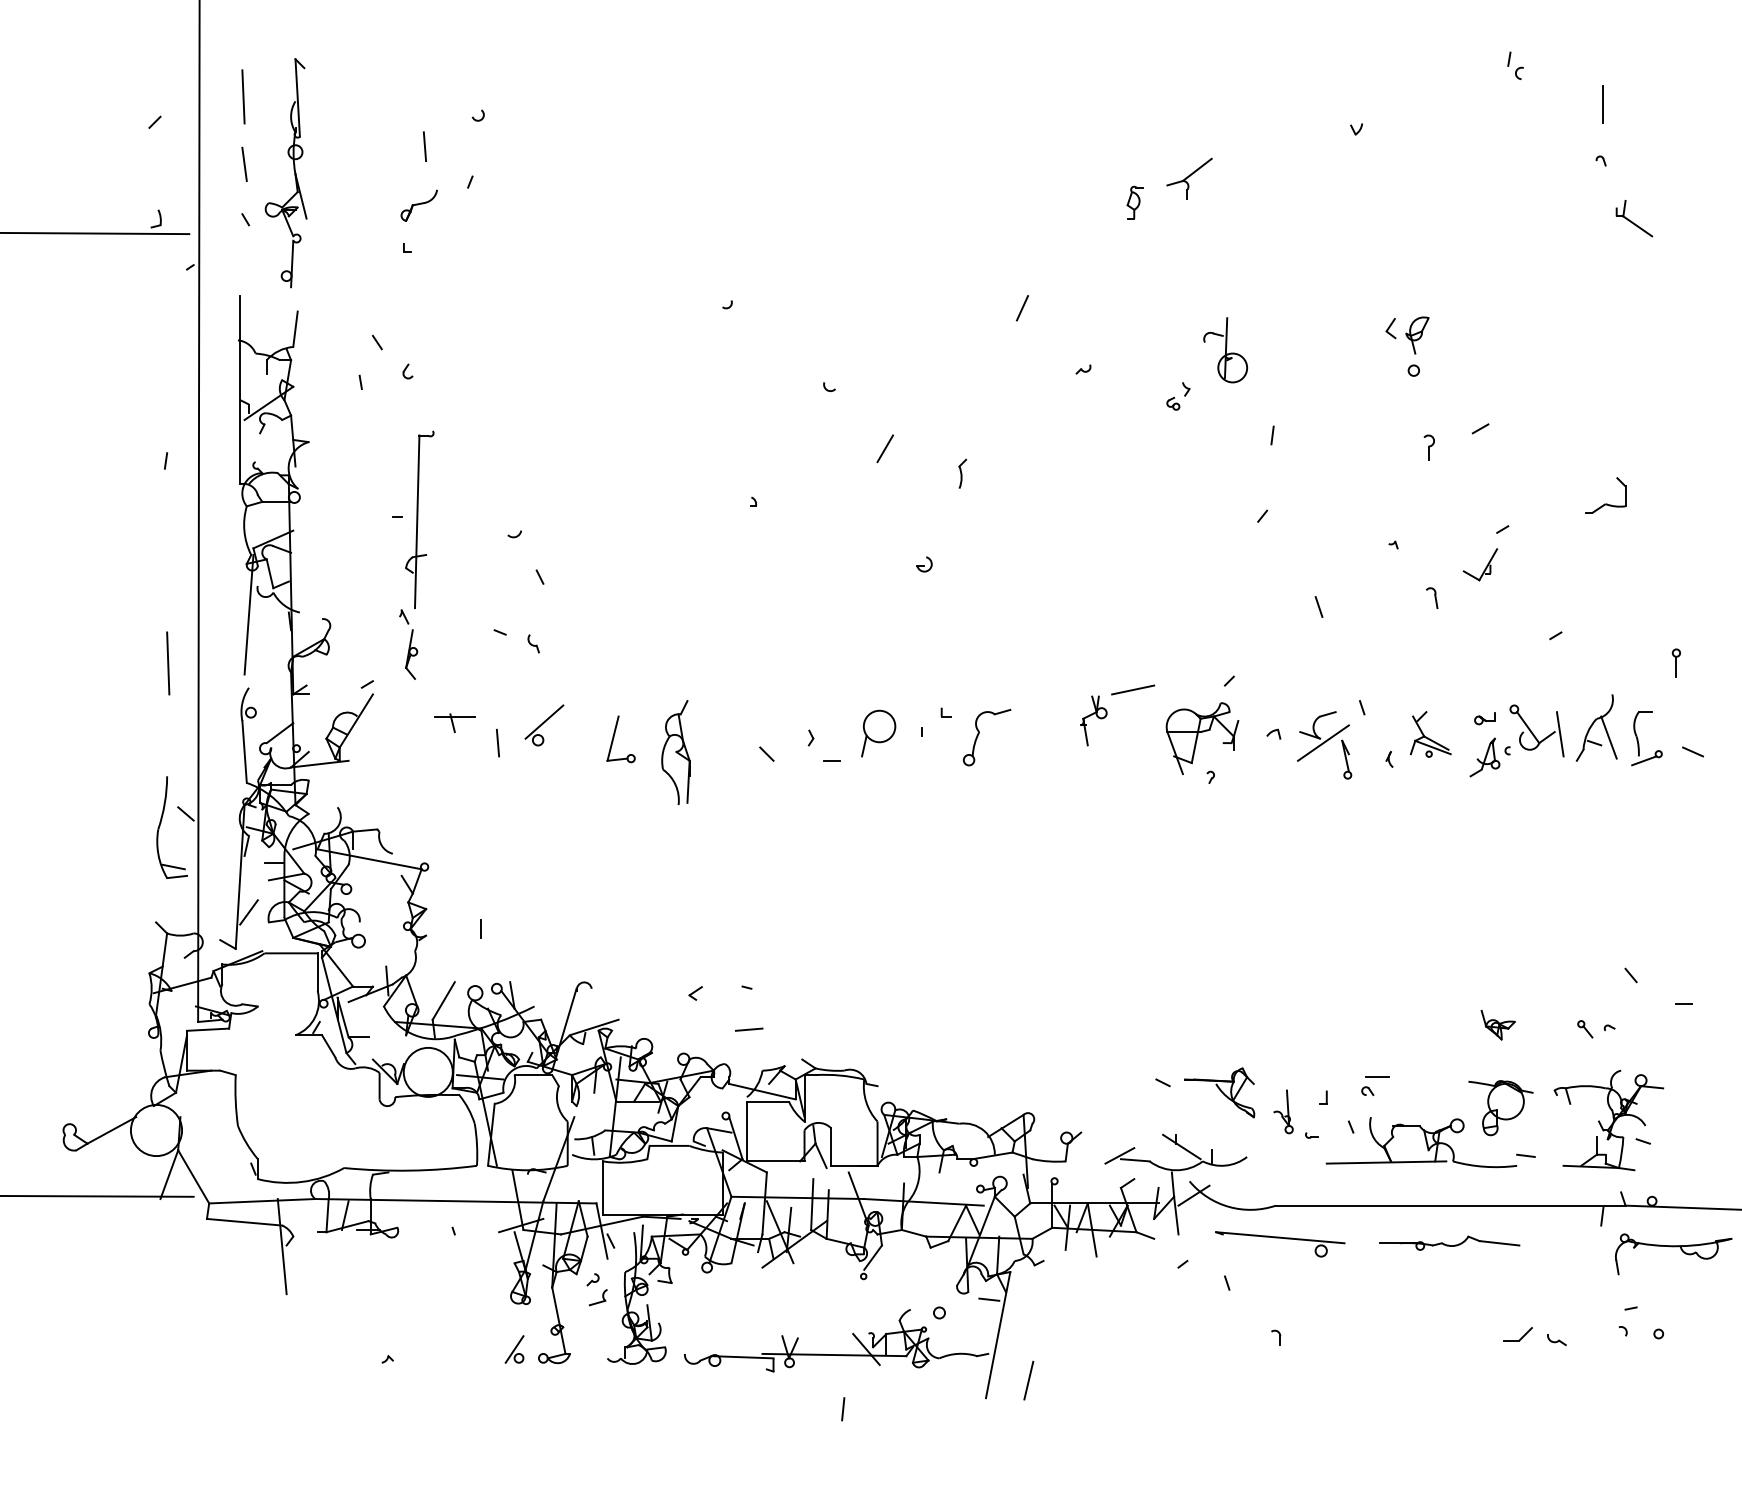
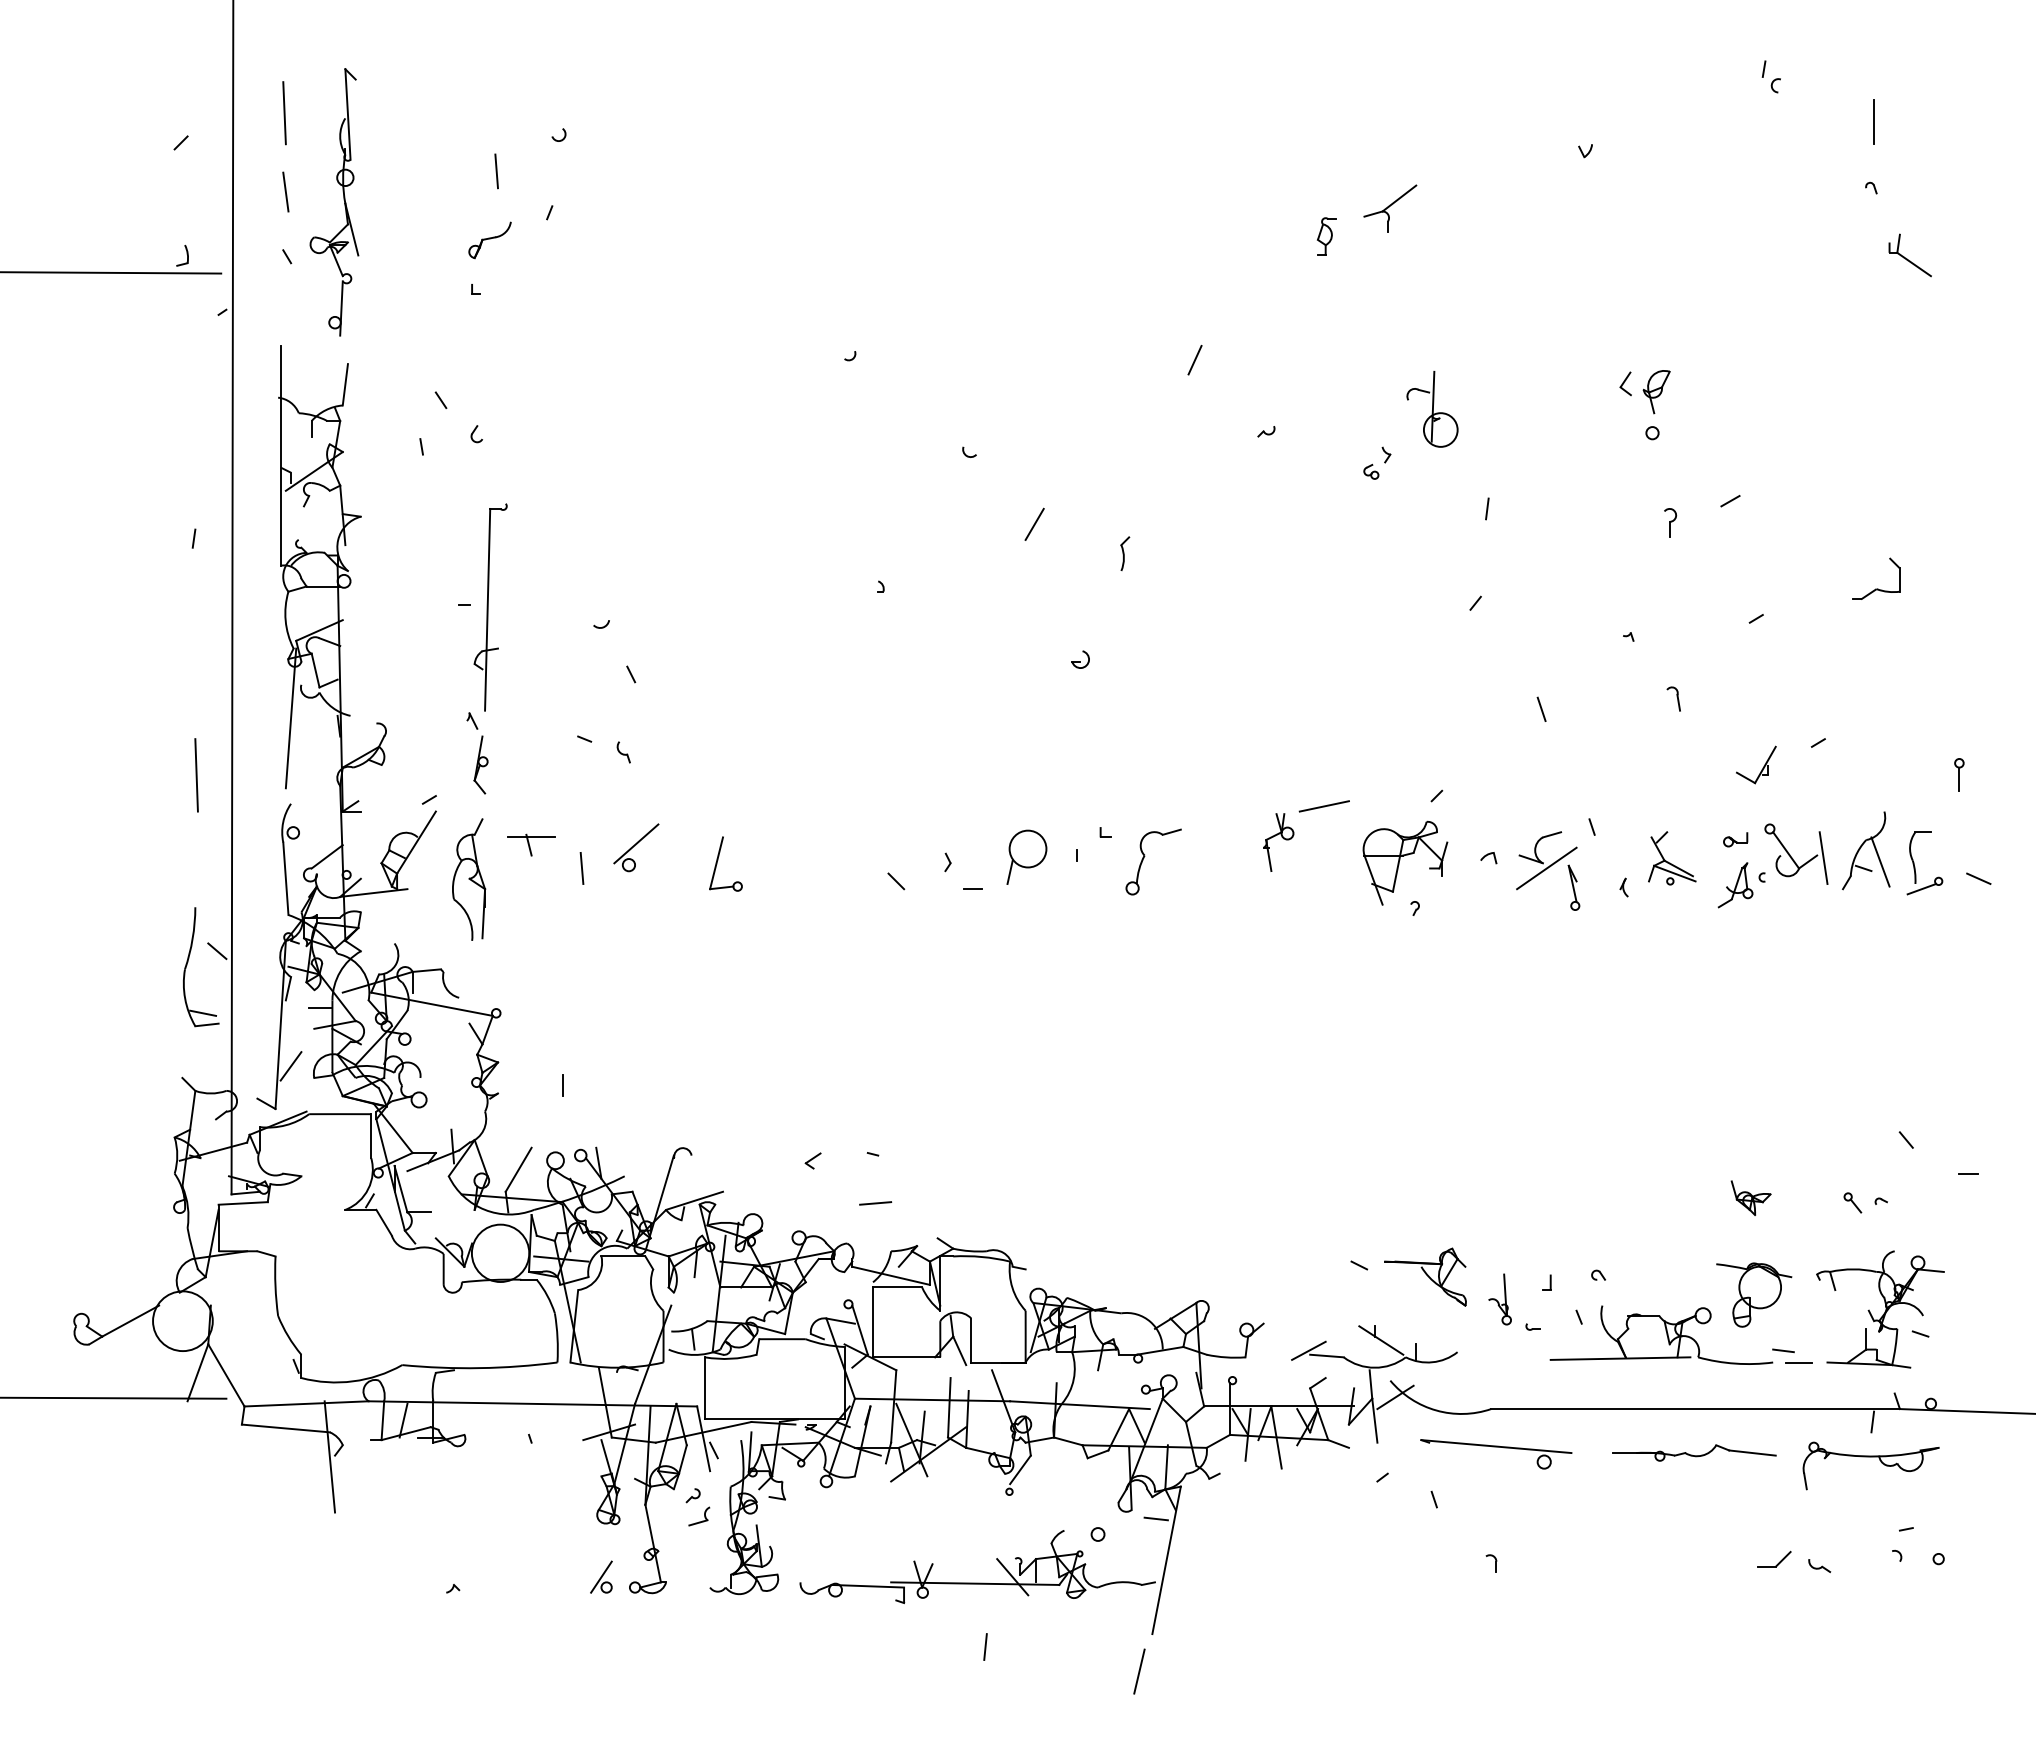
part: (1485, 566) -> (1762, 767), moved
part: (676, 752) -> (469, 879), moved
line: (1377, 1076) -> (1798, 1362), moved
part: (1673, 1247) -> (1870, 1457), moved
line: (1028, 1380) -> (1139, 1671), moved

